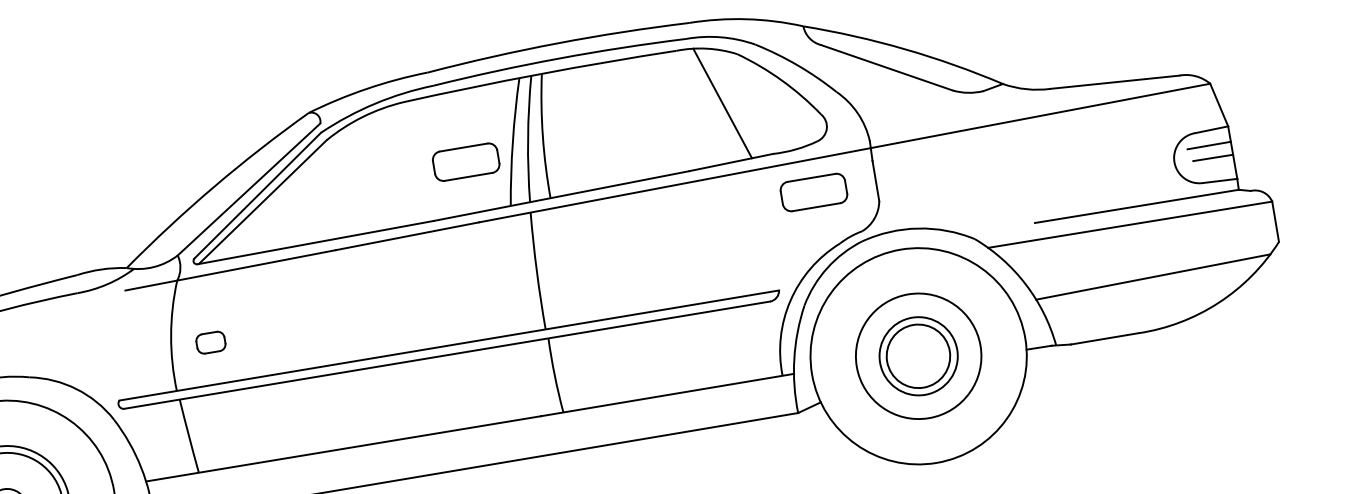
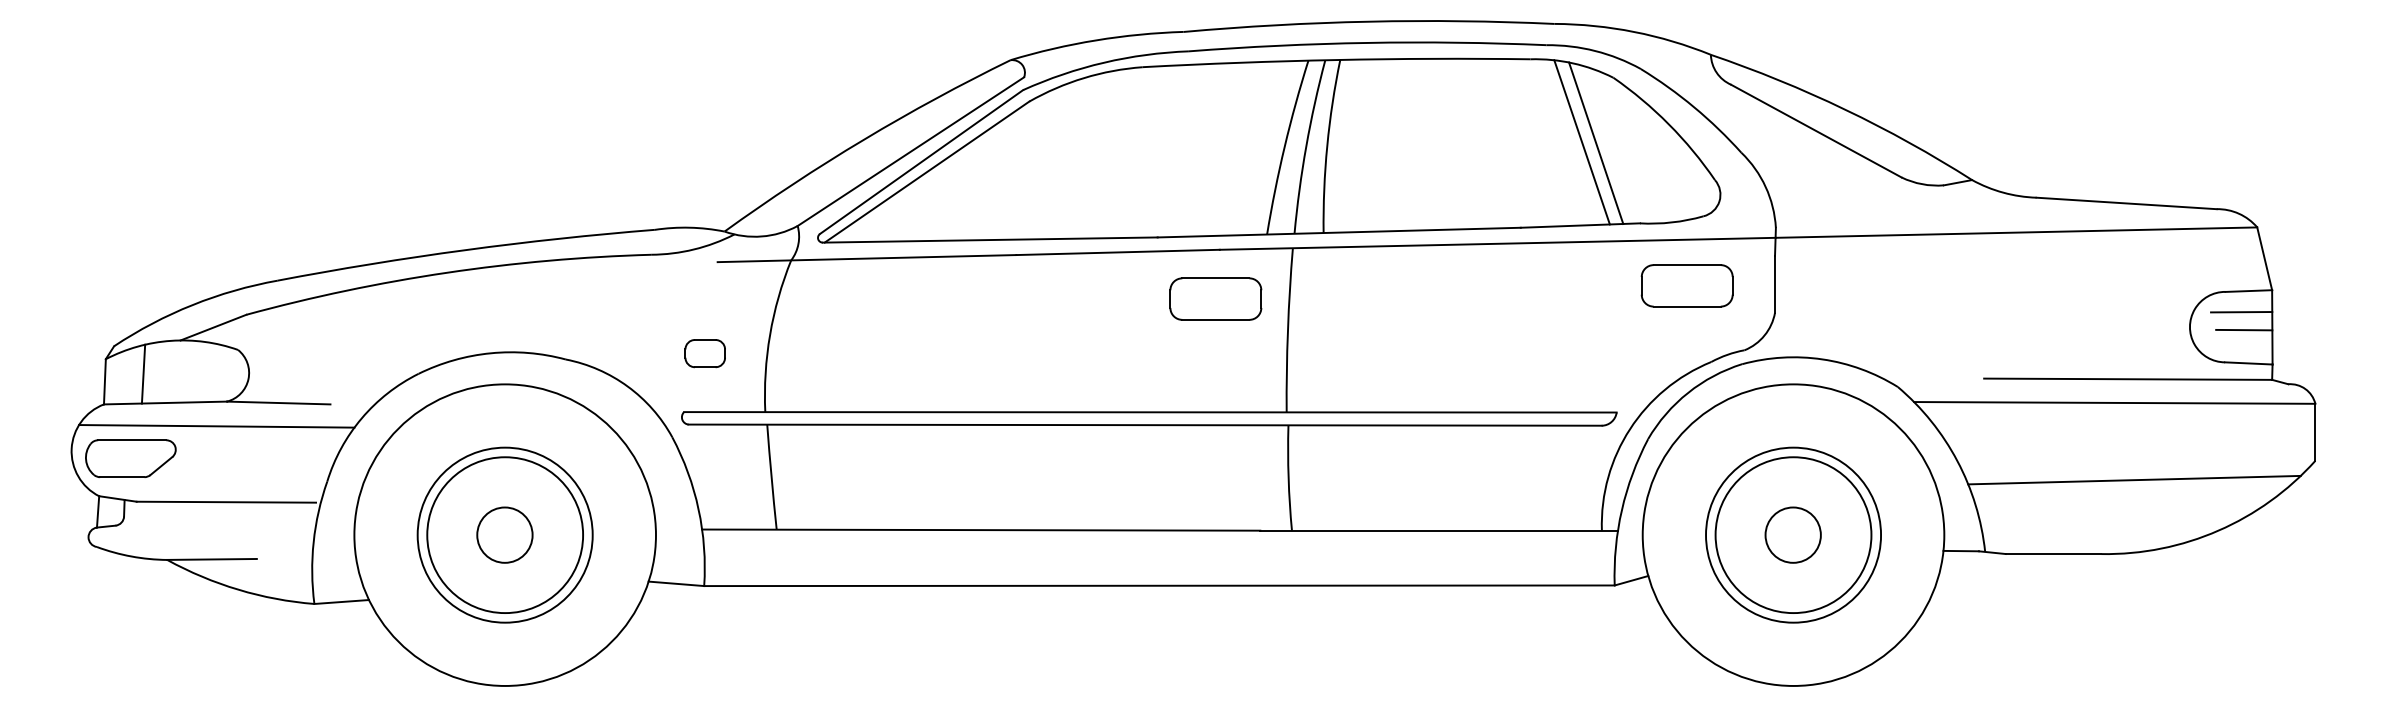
line: (732, 101) -> (1596, 142), added
part: (465, 161) -> (1215, 298), moved
part: (210, 342) -> (704, 353), moved
circle: (917, 355) -> (1792, 534), size x0.62
circle: (918, 356) -> (1793, 535), size x1.43

